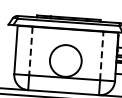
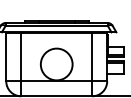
line: (31, 51) -> (21, 57), dashed -> solid
line: (102, 55) -> (92, 56), dashed -> solid

